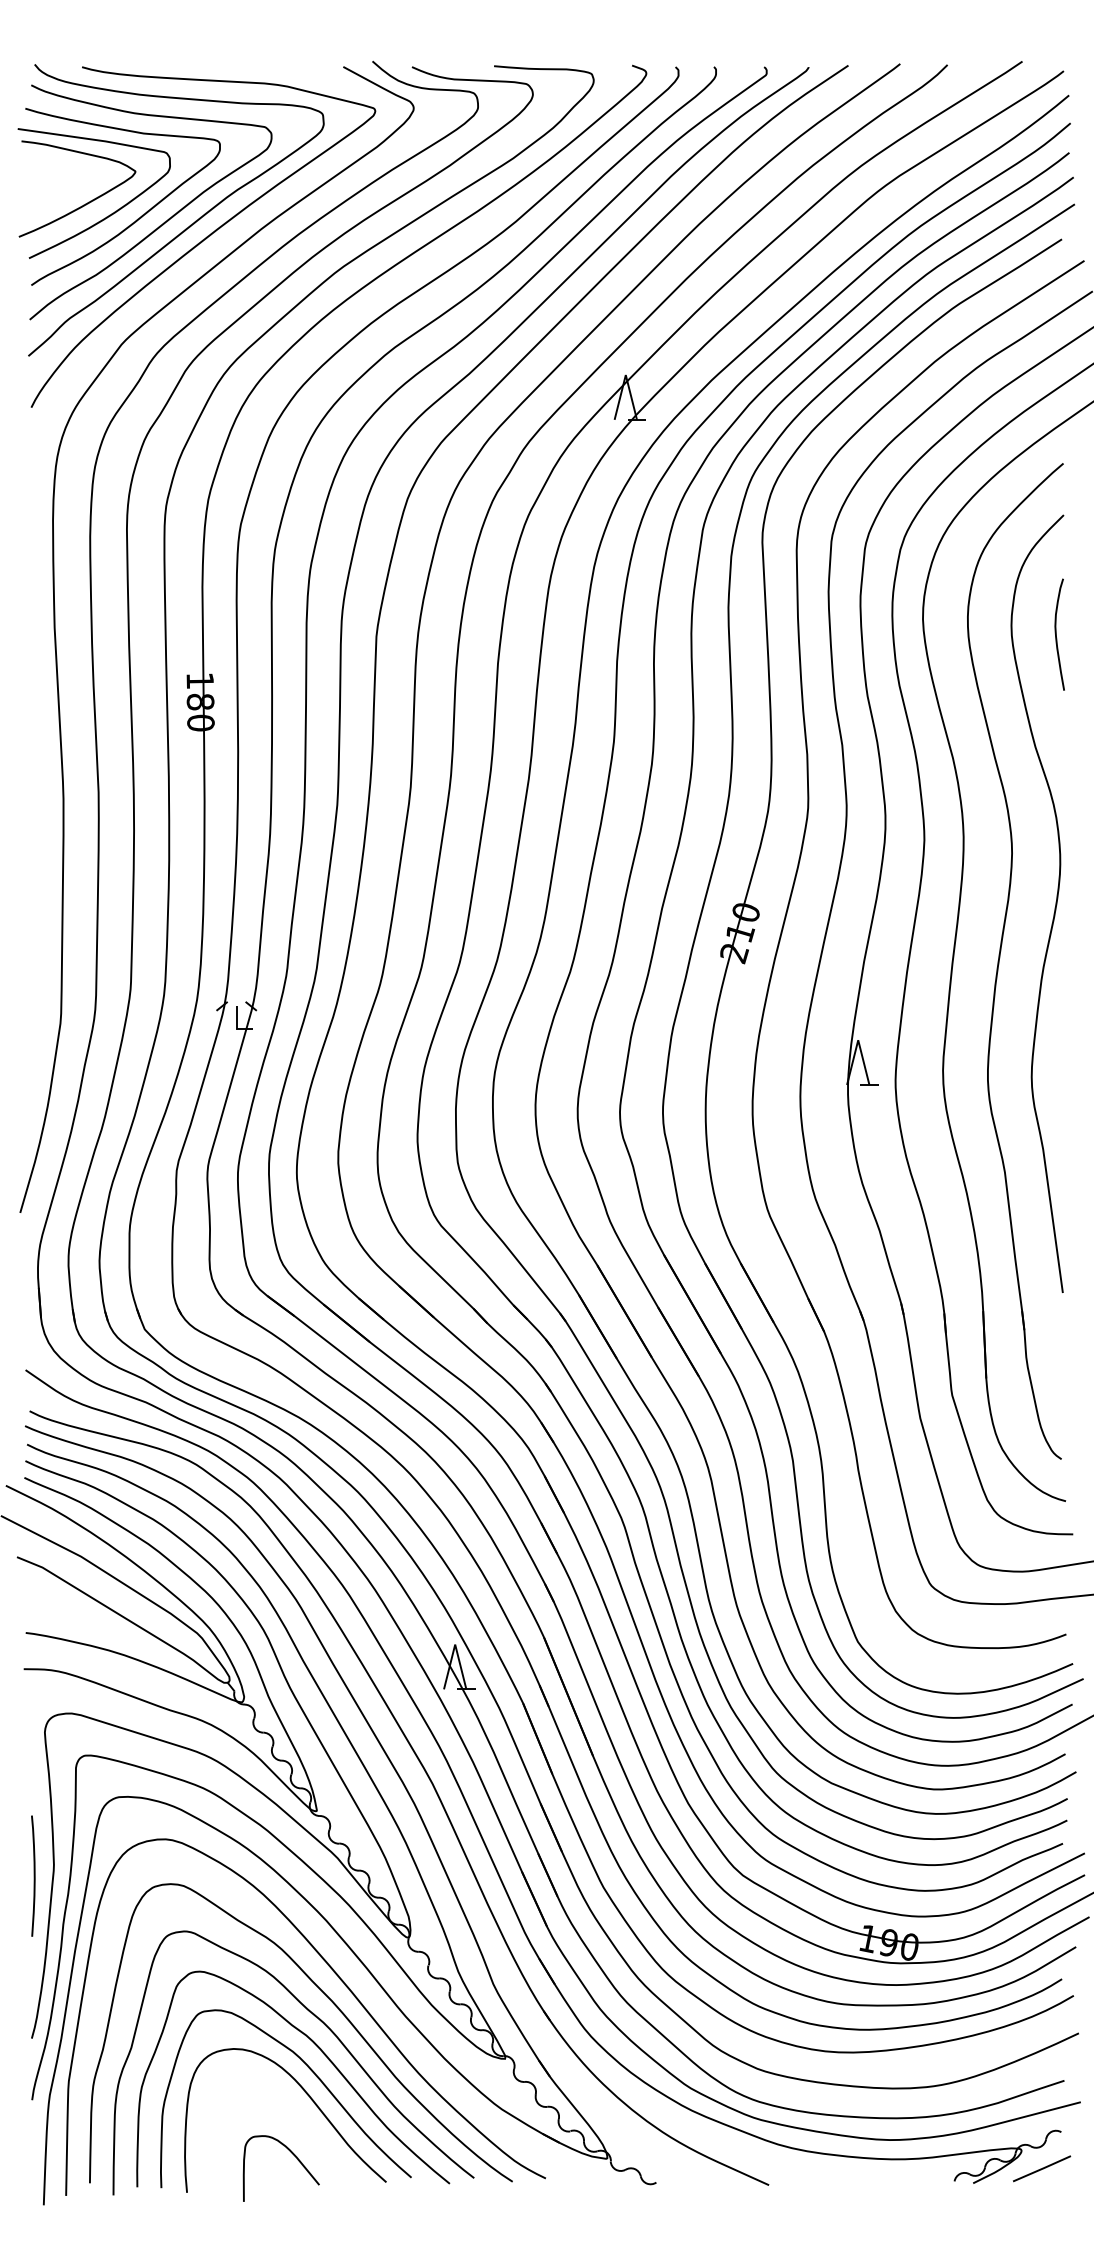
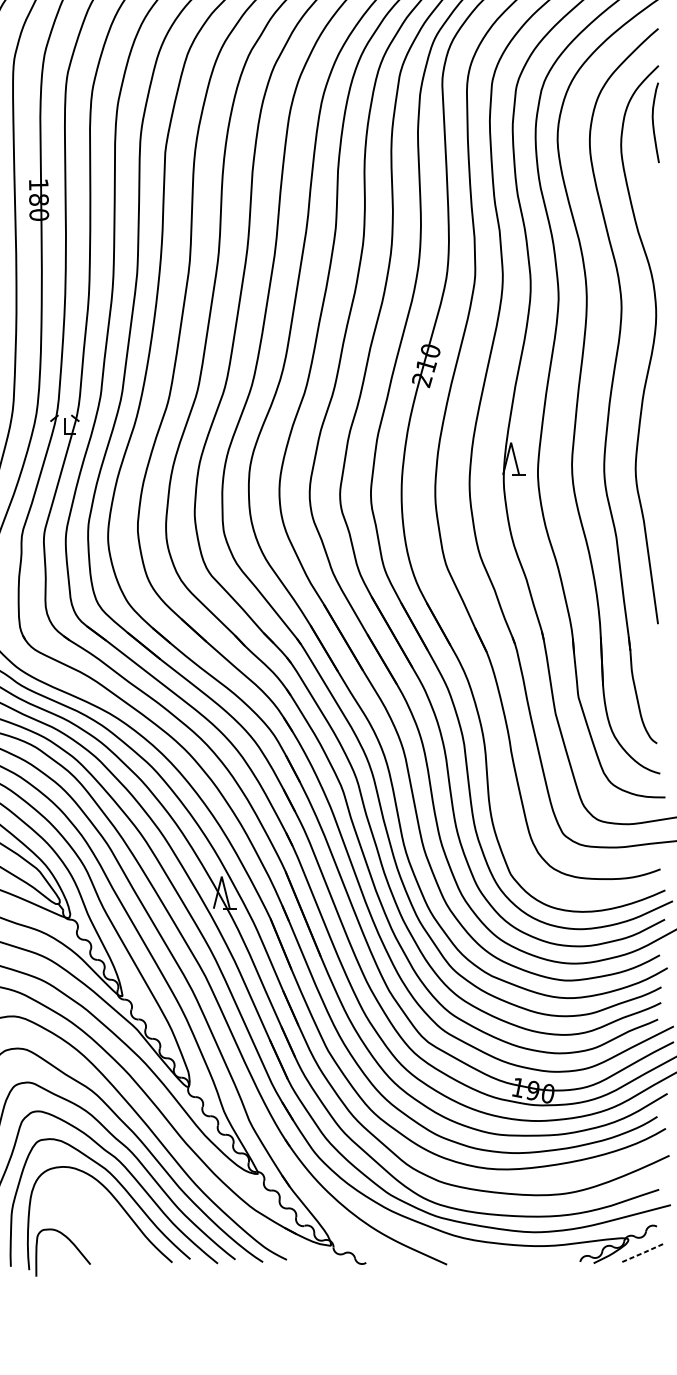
curve: (1056, 634) -> (653, 122), moved
curve: (293, 2155) -> (71, 1243), moved
line: (1043, 2168) -> (644, 1252), solid -> dashed

